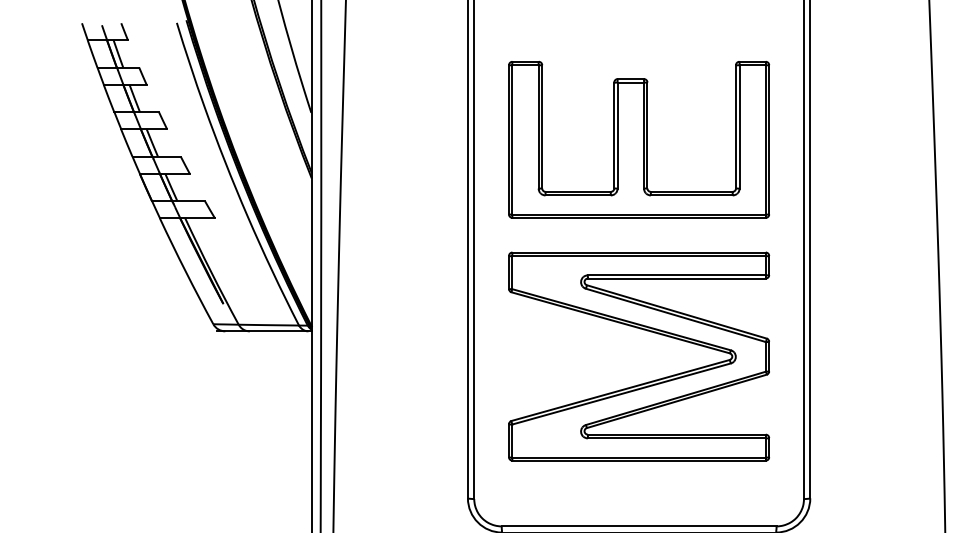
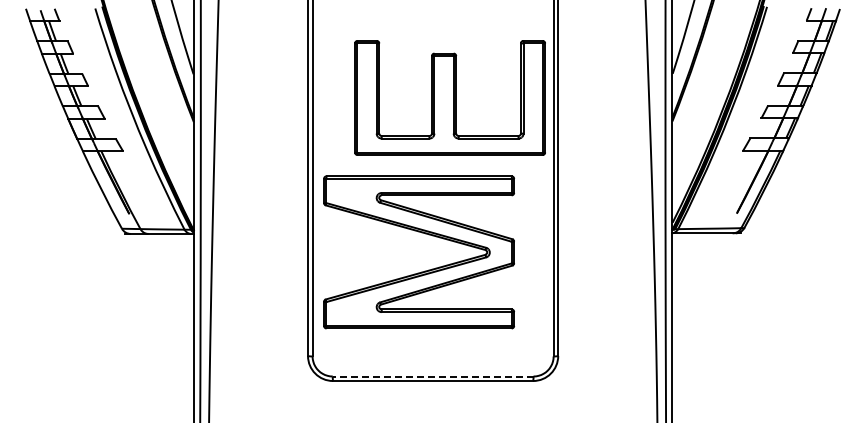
part: (638, 139) -> (449, 97), moved
part: (646, 381) -> (424, 270), moved
line: (638, 526) -> (432, 376), solid -> dashed

